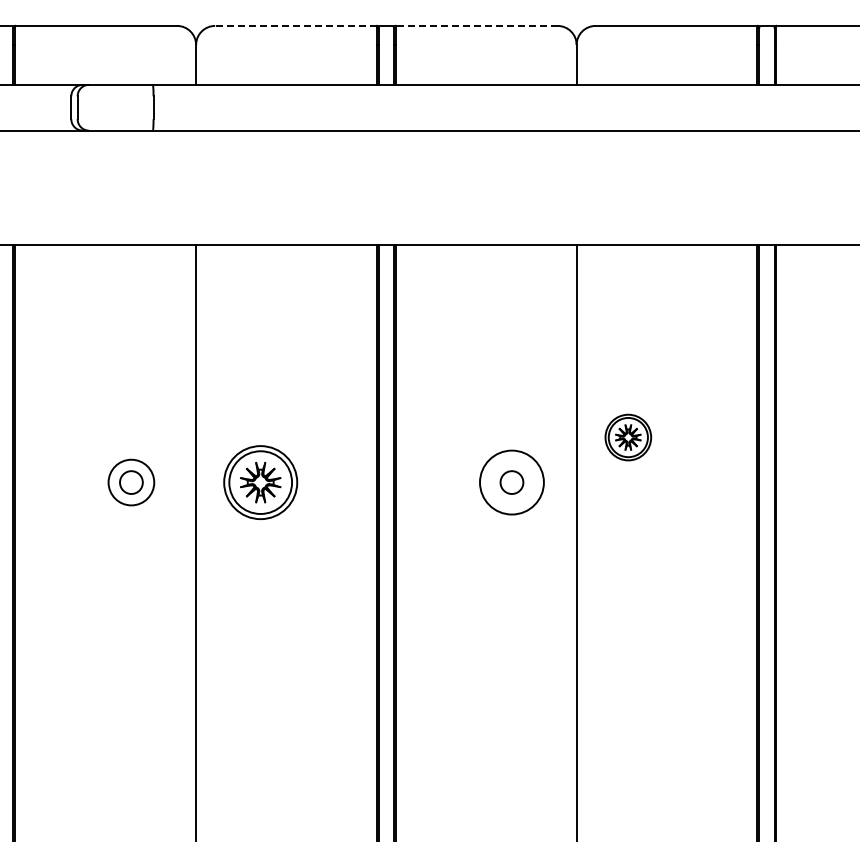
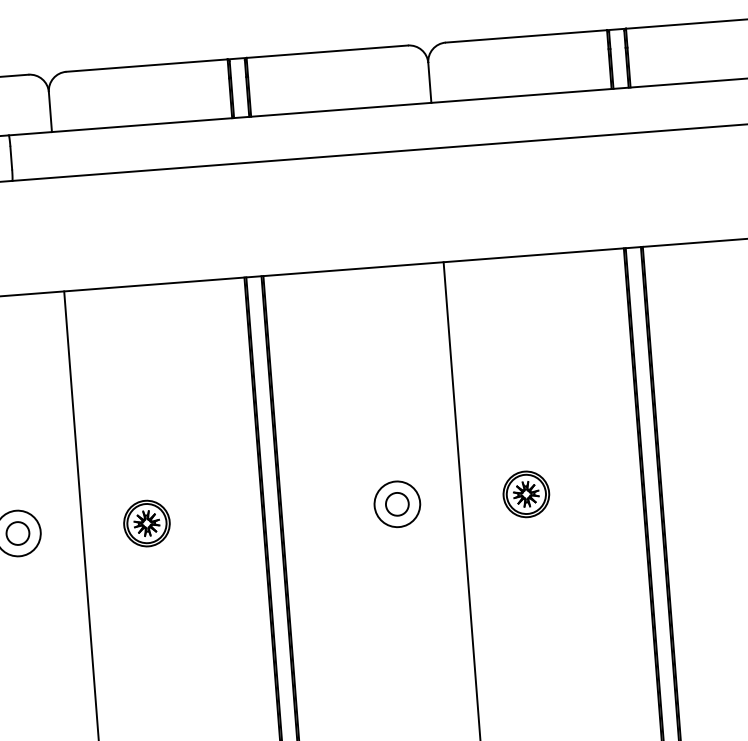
line: (296, 25) -> (147, 65), dashed -> solid
line: (476, 25) -> (326, 51), dashed -> solid
part: (628, 437) -> (526, 494), moved
part: (260, 482) -> (146, 523), size x0.62
circle: (511, 482) -> (396, 504), size x0.71

